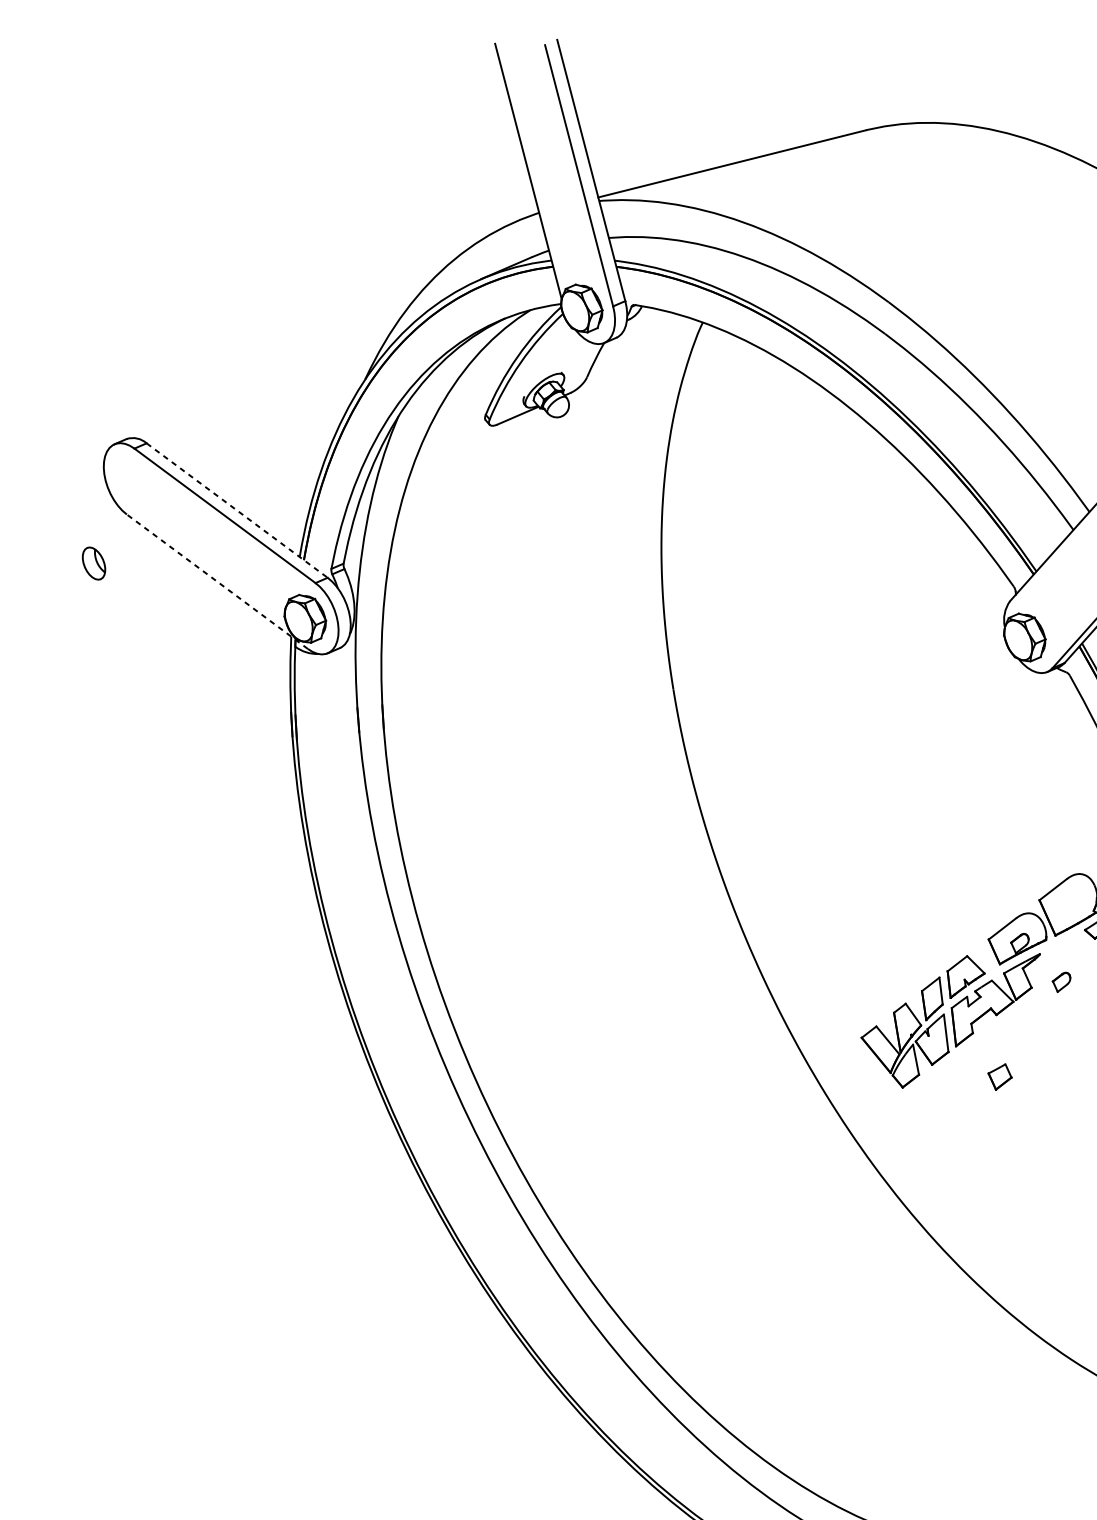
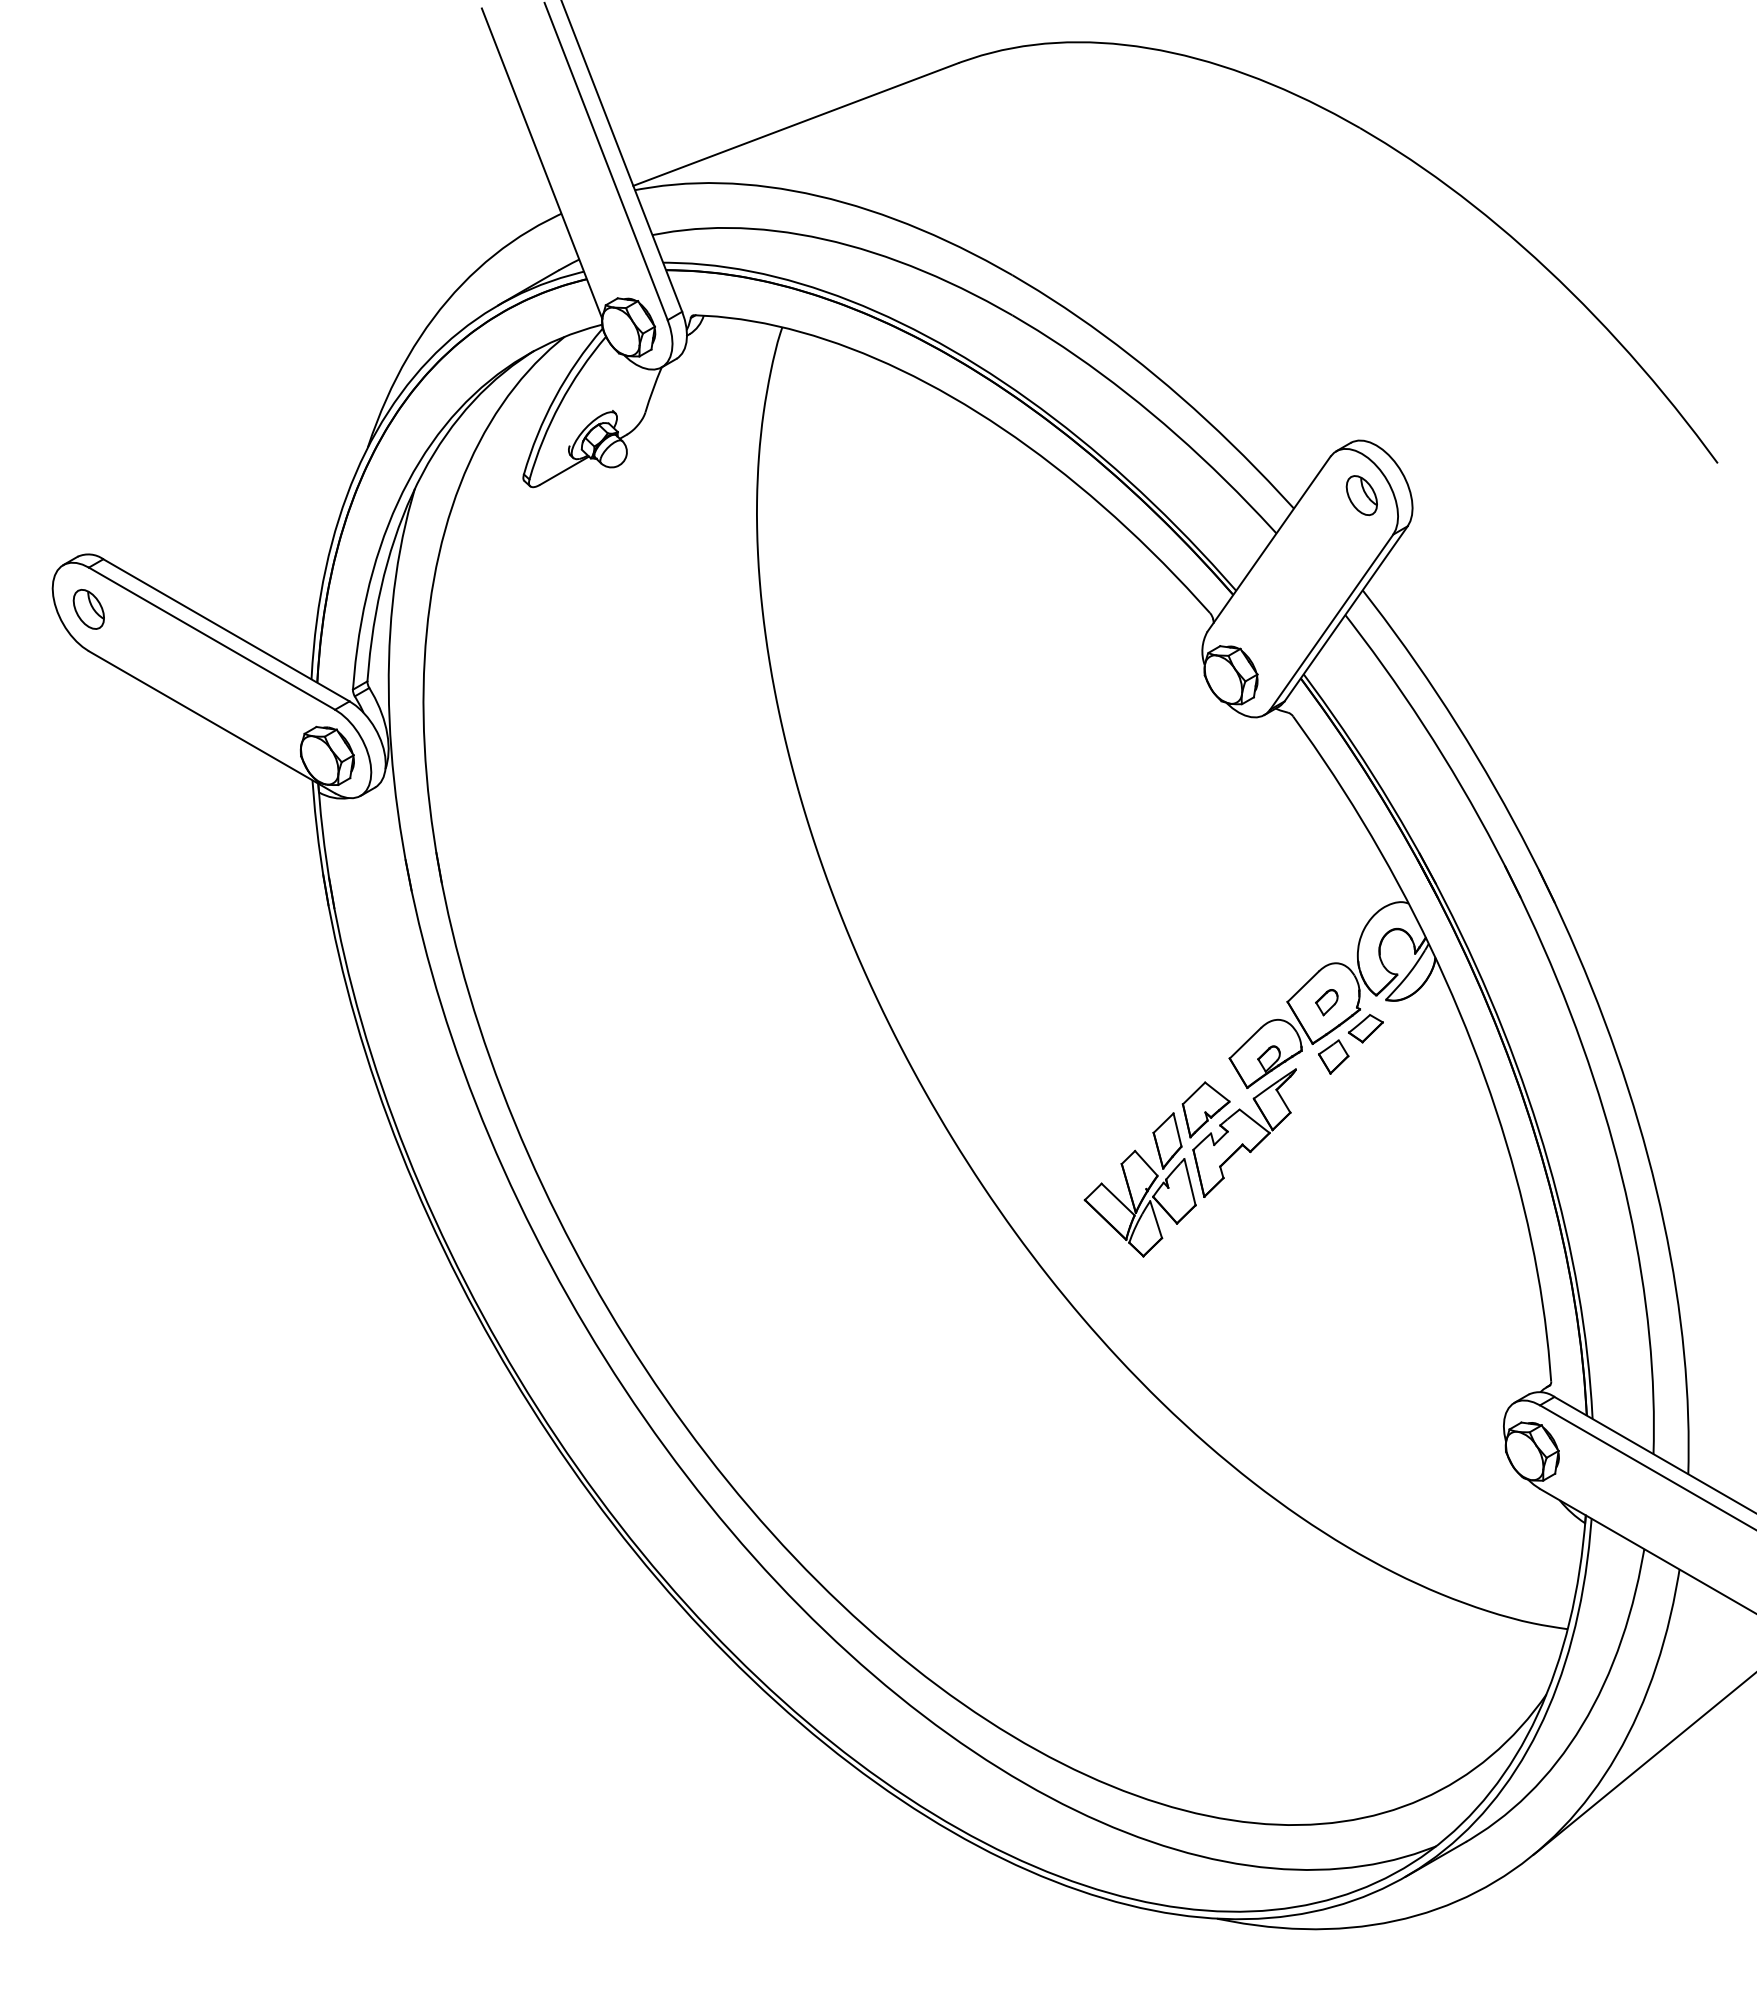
line: (237, 510) -> (226, 630), dashed -> solid
part: (93, 563) -> (88, 609), moved
line: (216, 581) -> (211, 722), dashed -> solid
part: (1061, 982) -> (1326, 1002), moved
part: (999, 1076) -> (1333, 1056), moved

